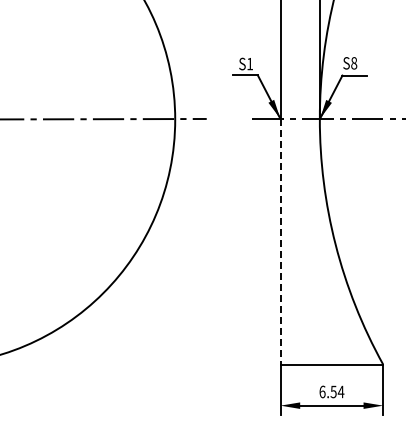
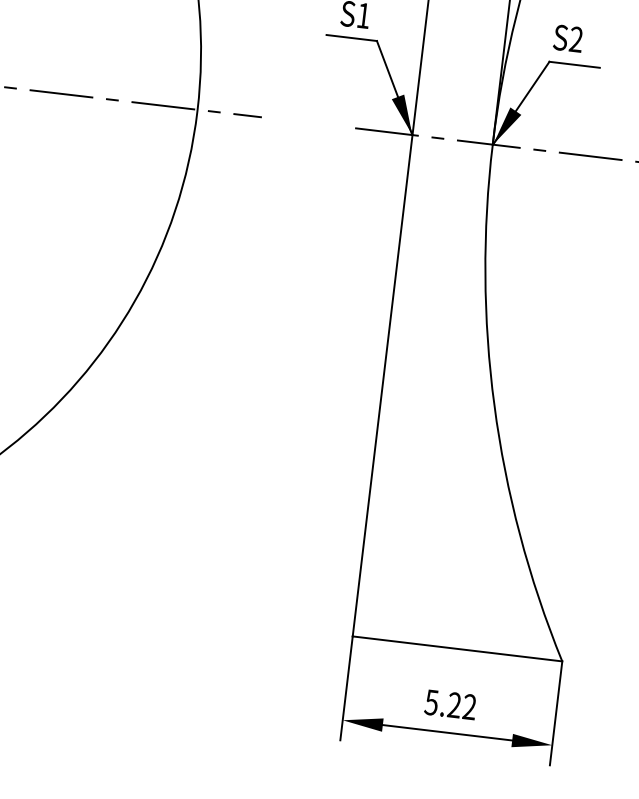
text: (354, 63) -> (576, 40), S8 -> S2
line: (280, 241) -> (382, 385), dashed -> solid
text: (331, 391) -> (450, 703), 6.54 -> 5.22

